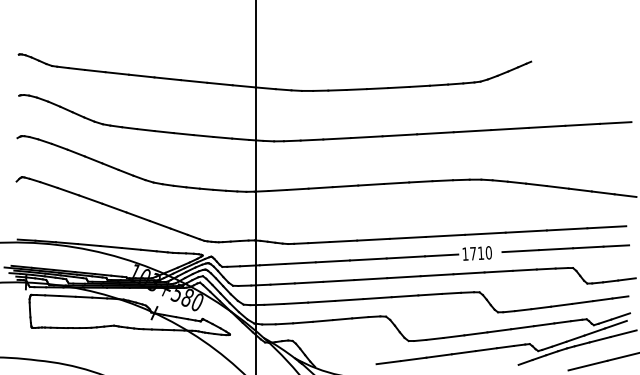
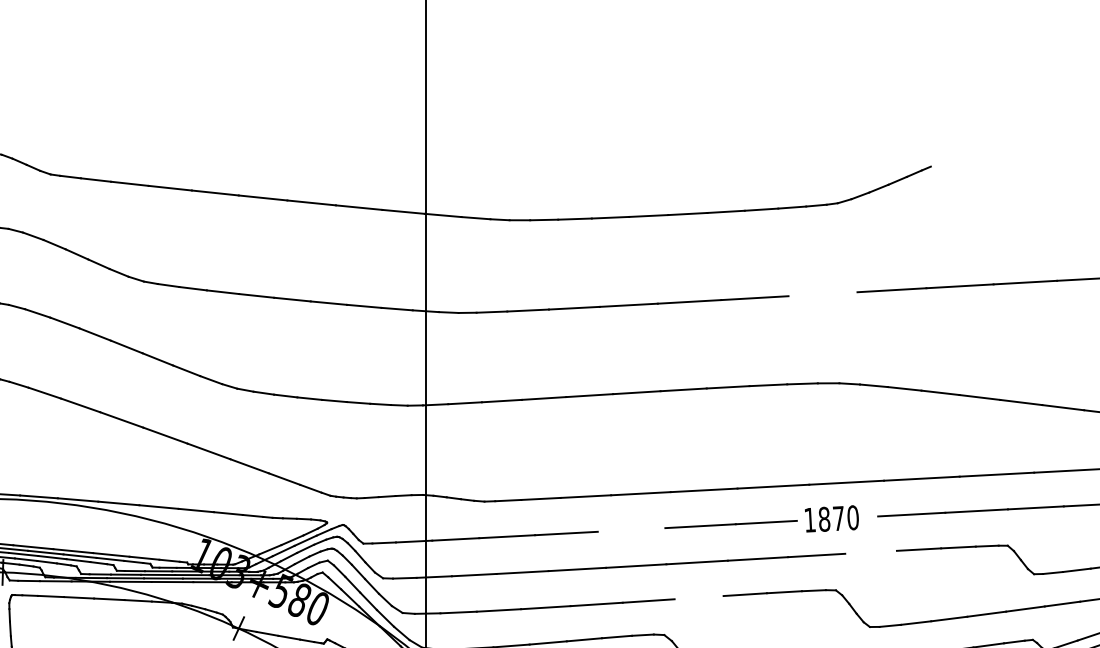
line: (472, 131) -> (823, 294), removed
text: (477, 253) -> (832, 518), 1710 -> 1870
line: (367, 259) -> (630, 529), removed
line: (498, 271) -> (870, 552), removed
line: (404, 296) -> (698, 597), removed

